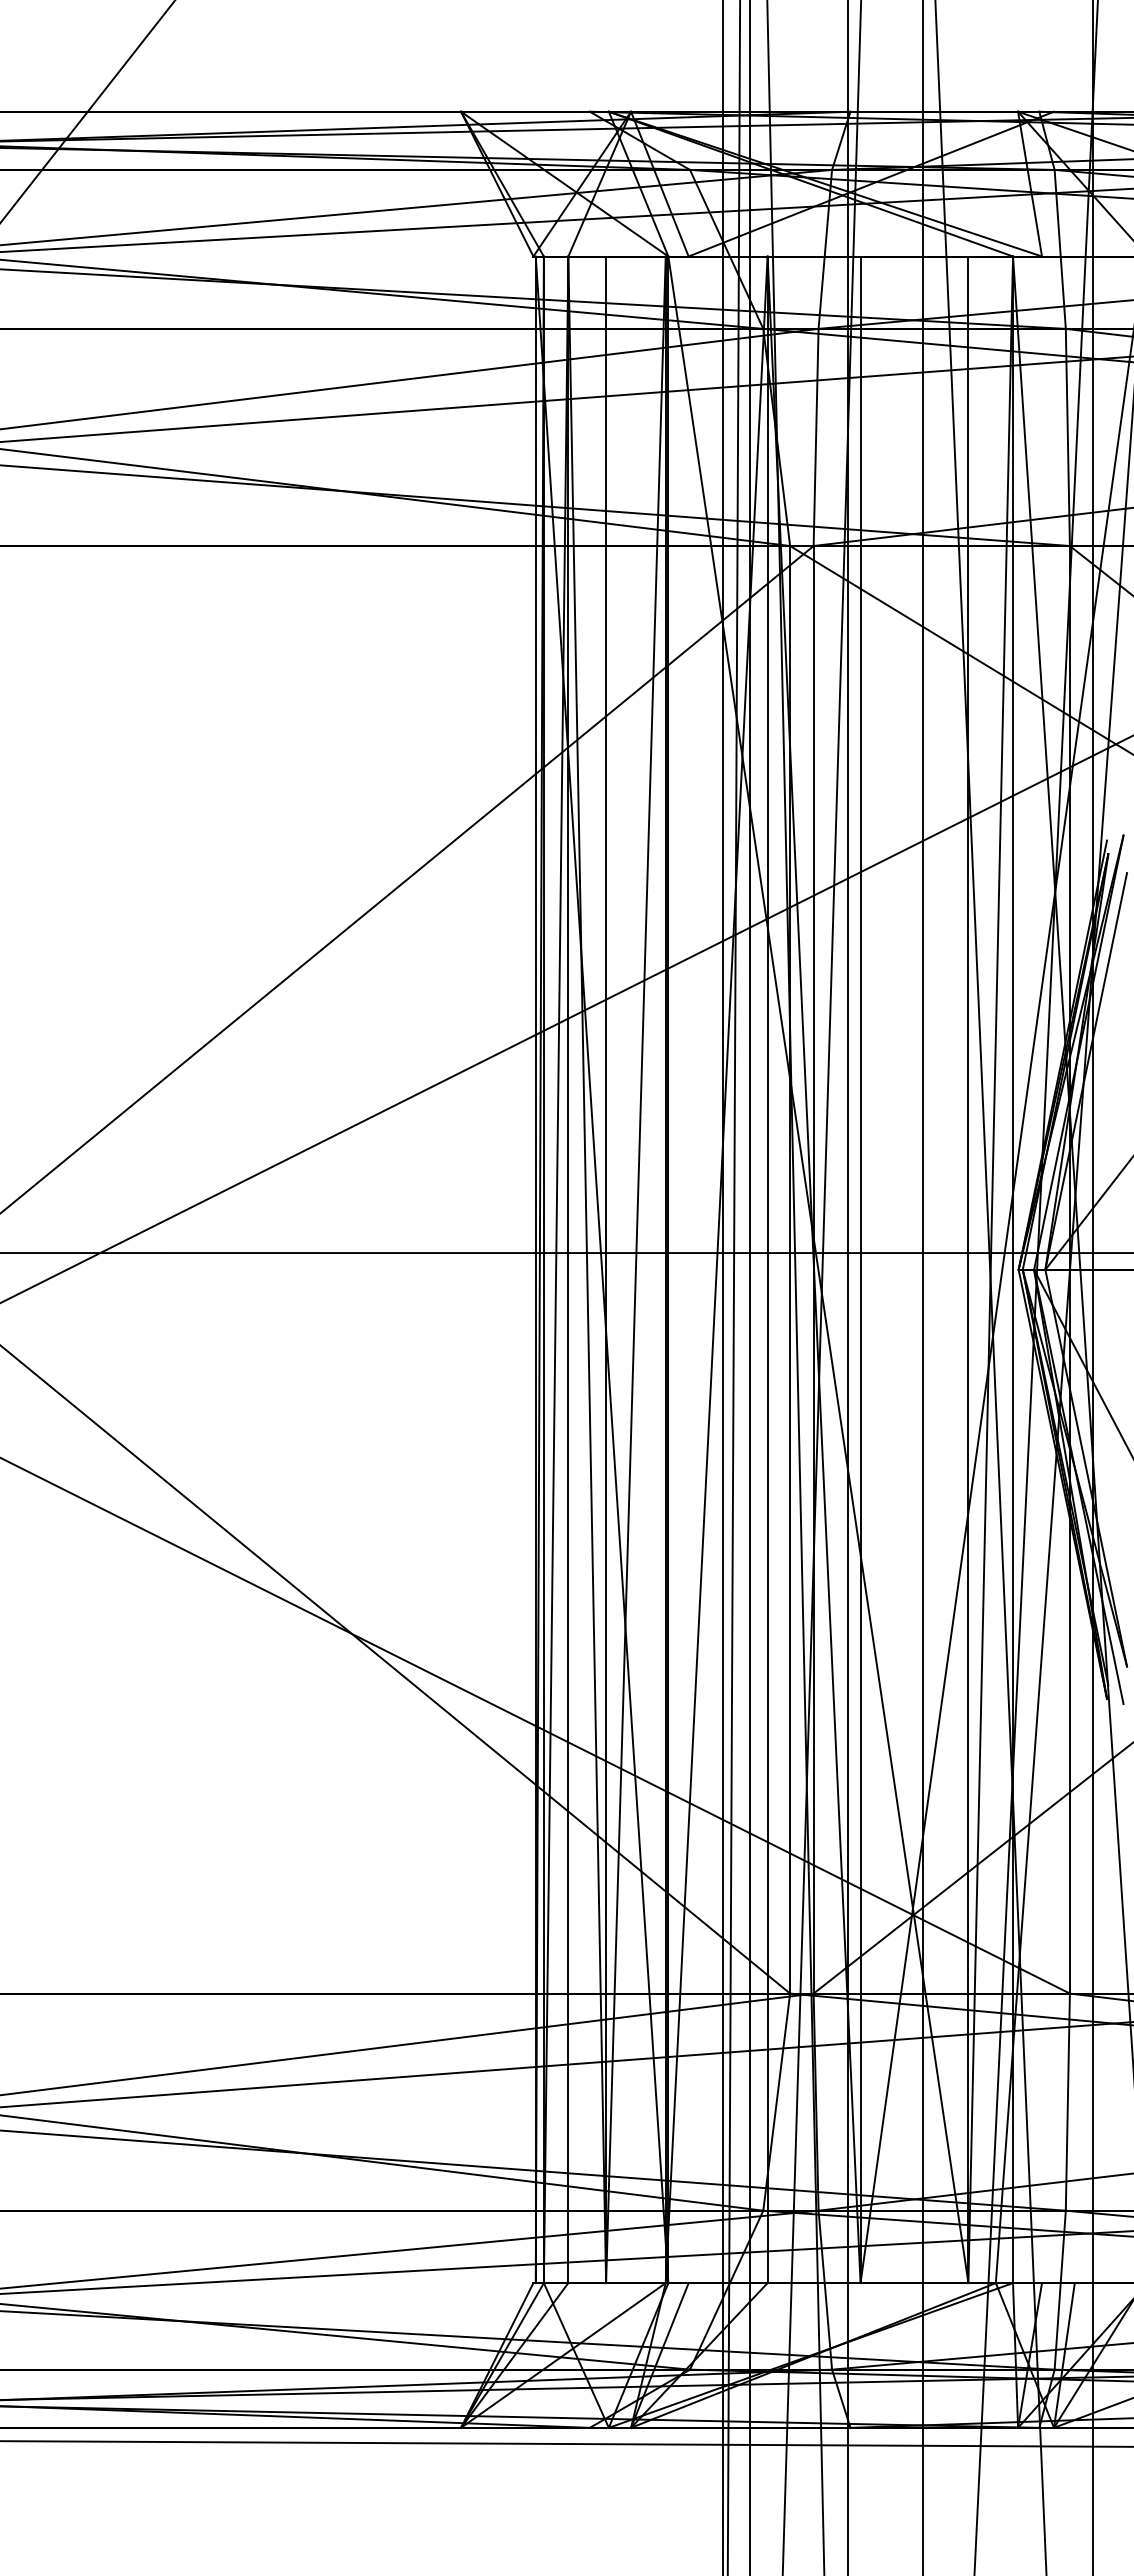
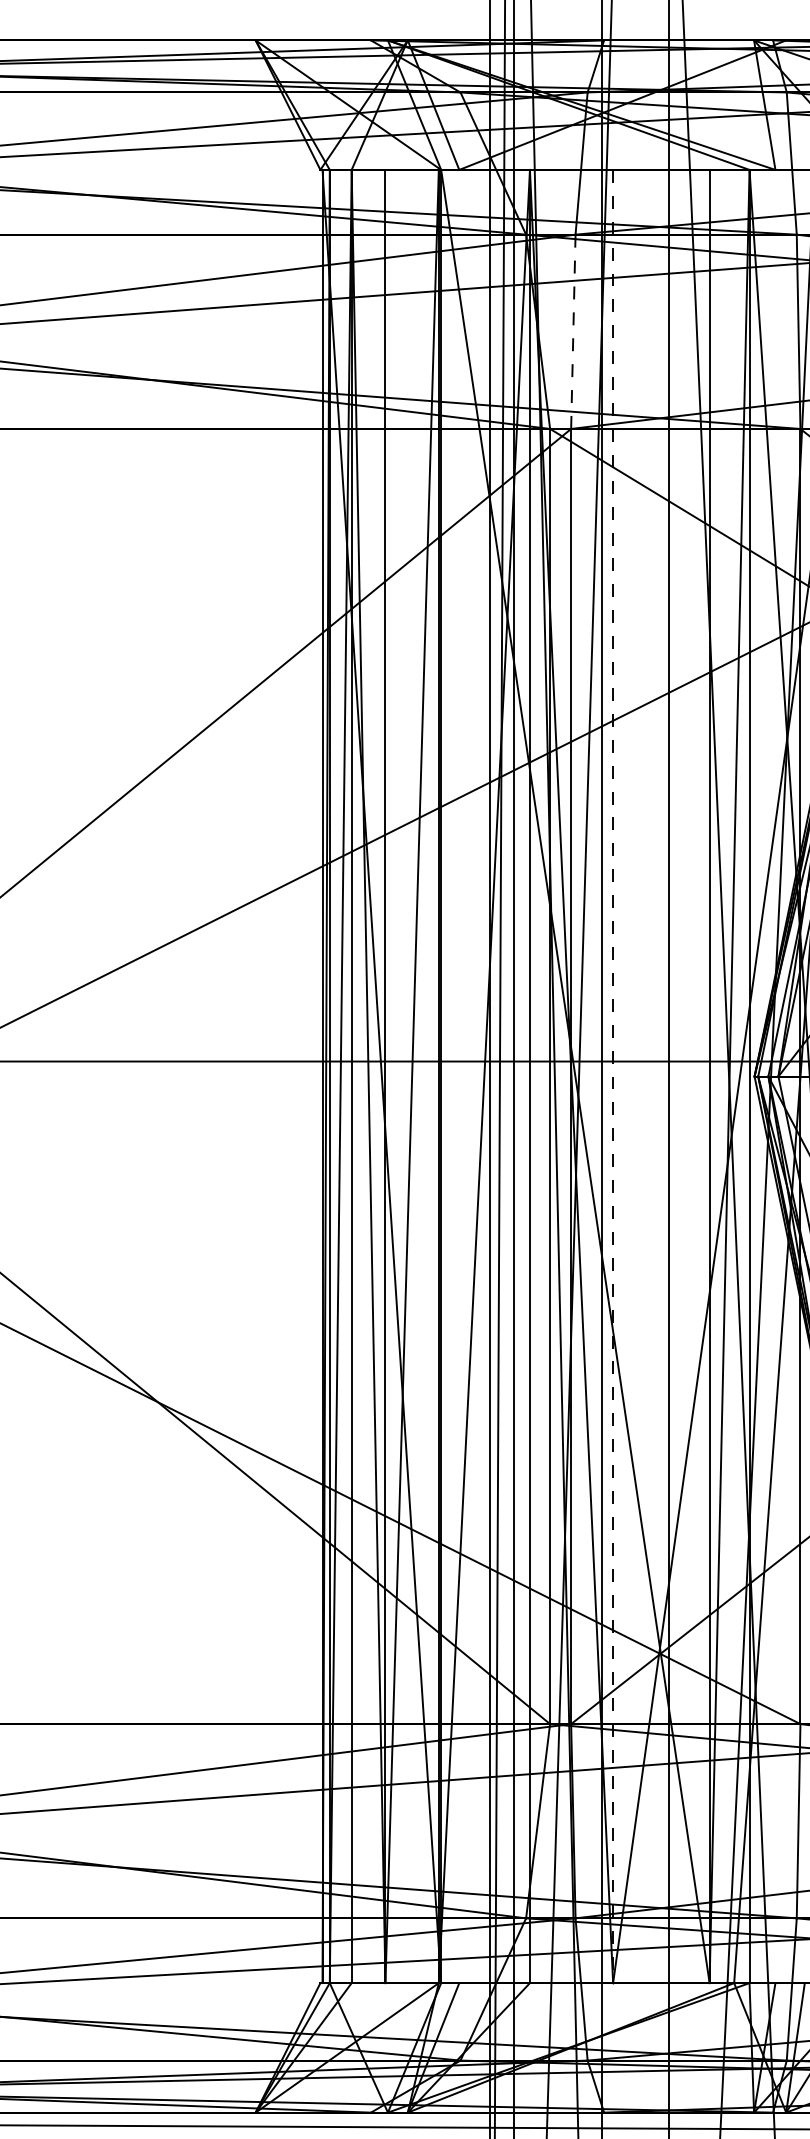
line: (816, 437) -> (573, 331), solid -> dashed
line: (860, 1270) -> (613, 1077), solid -> dashed

